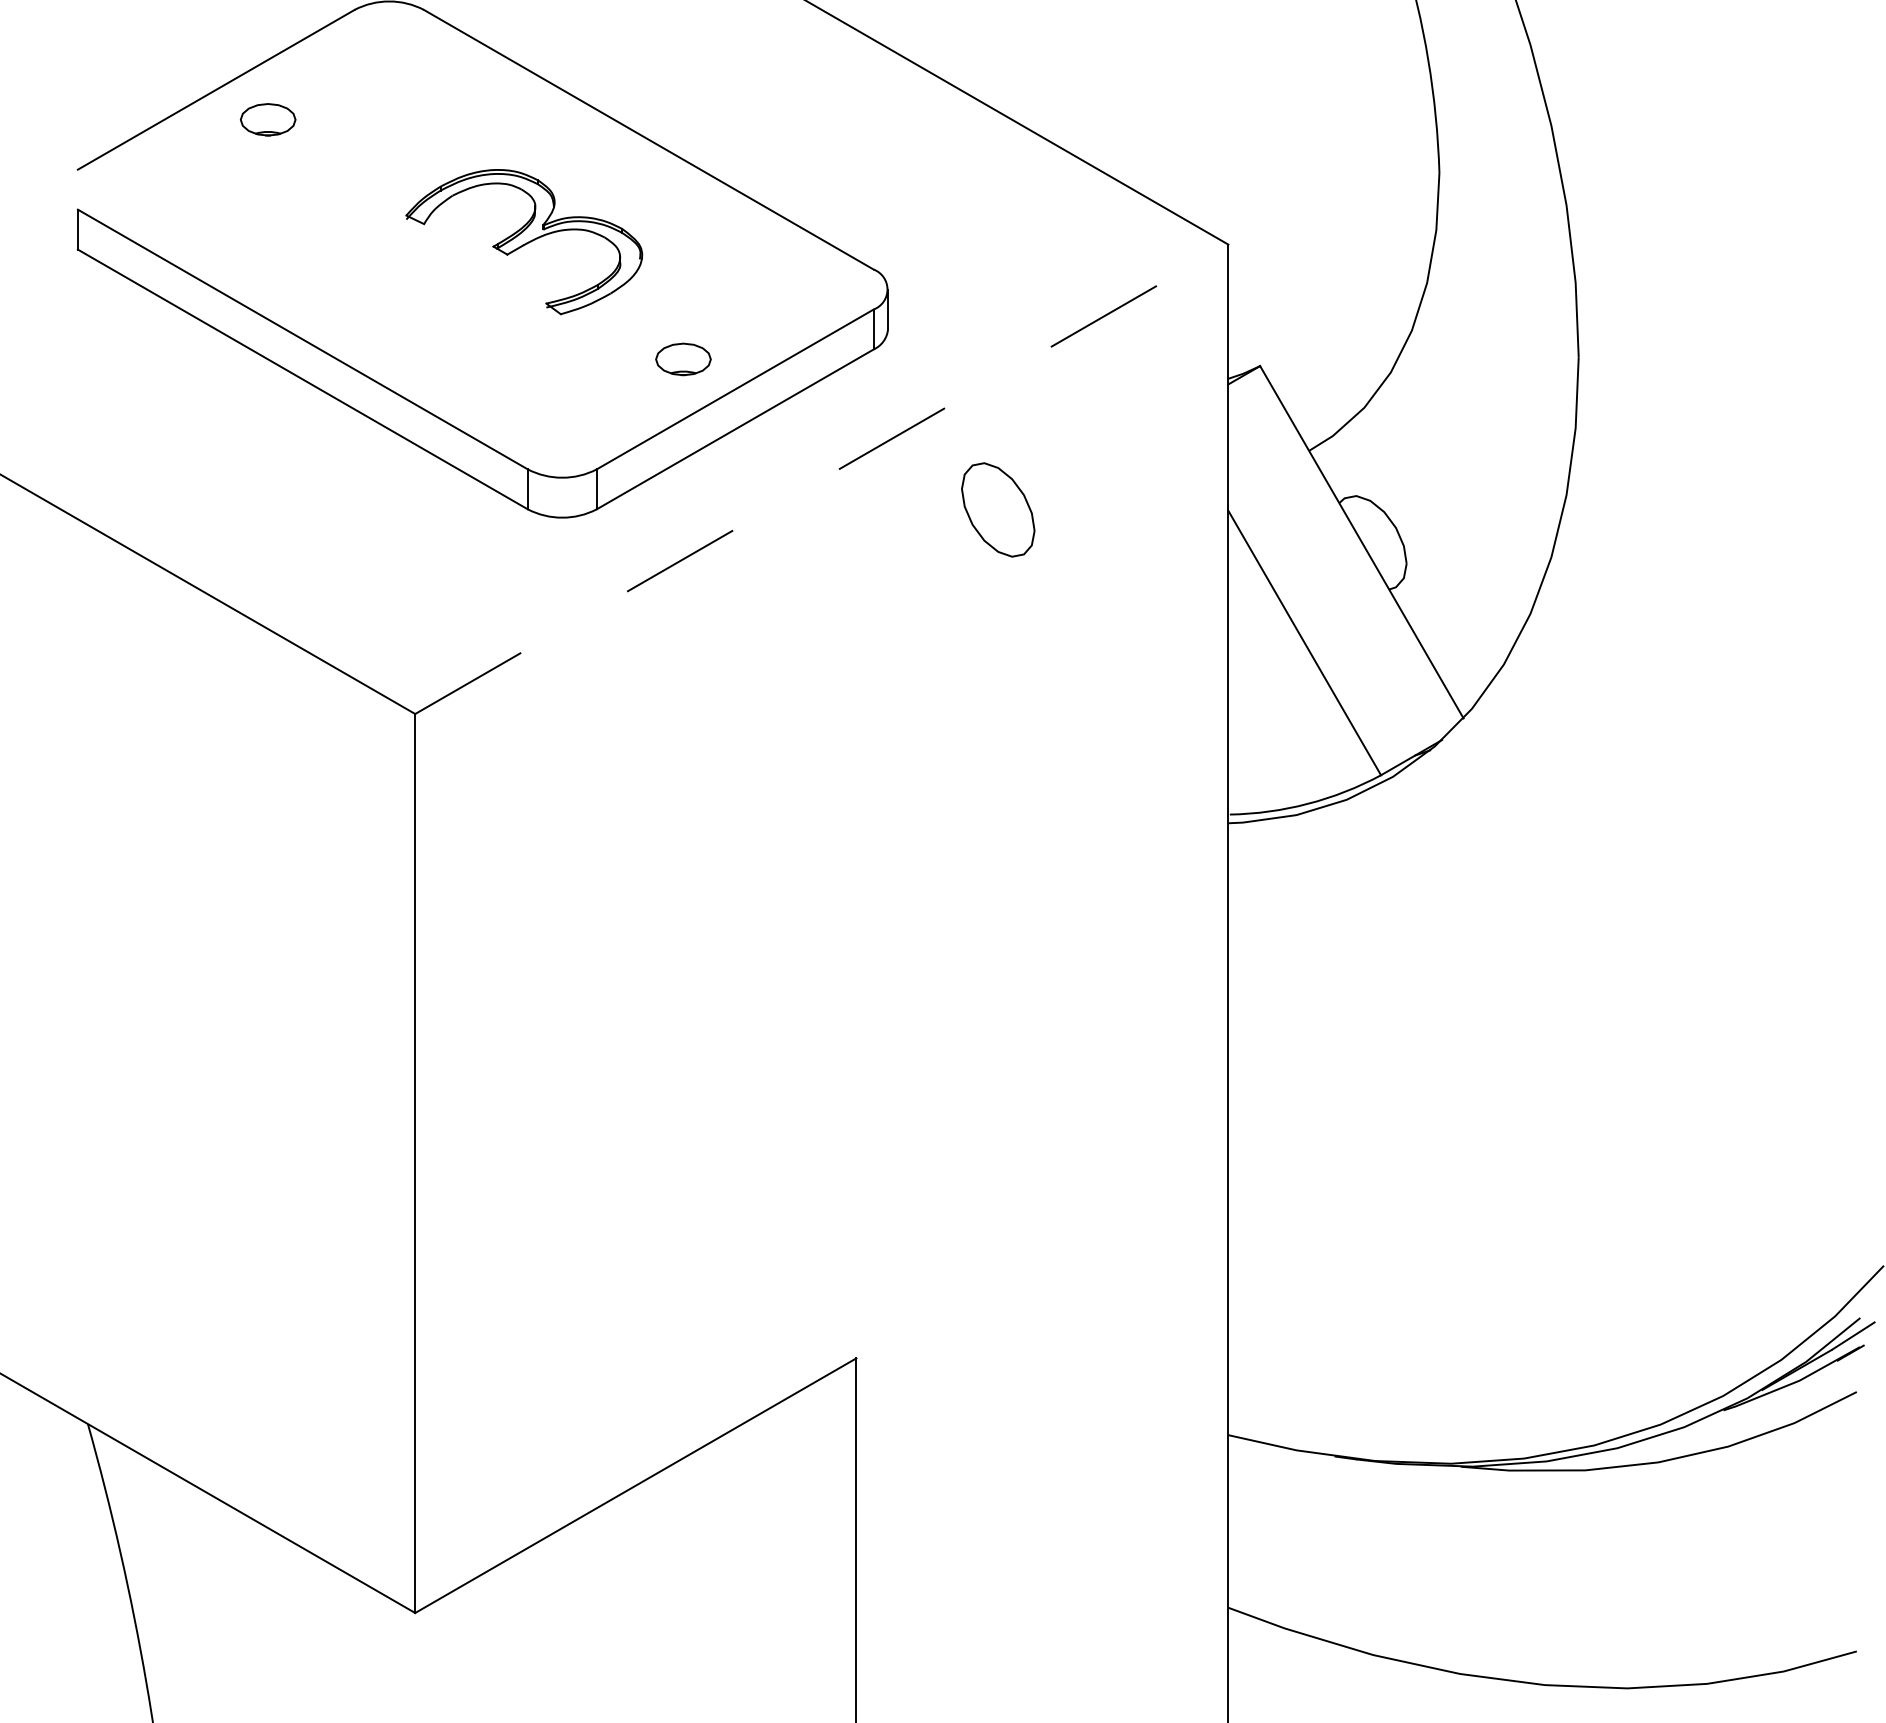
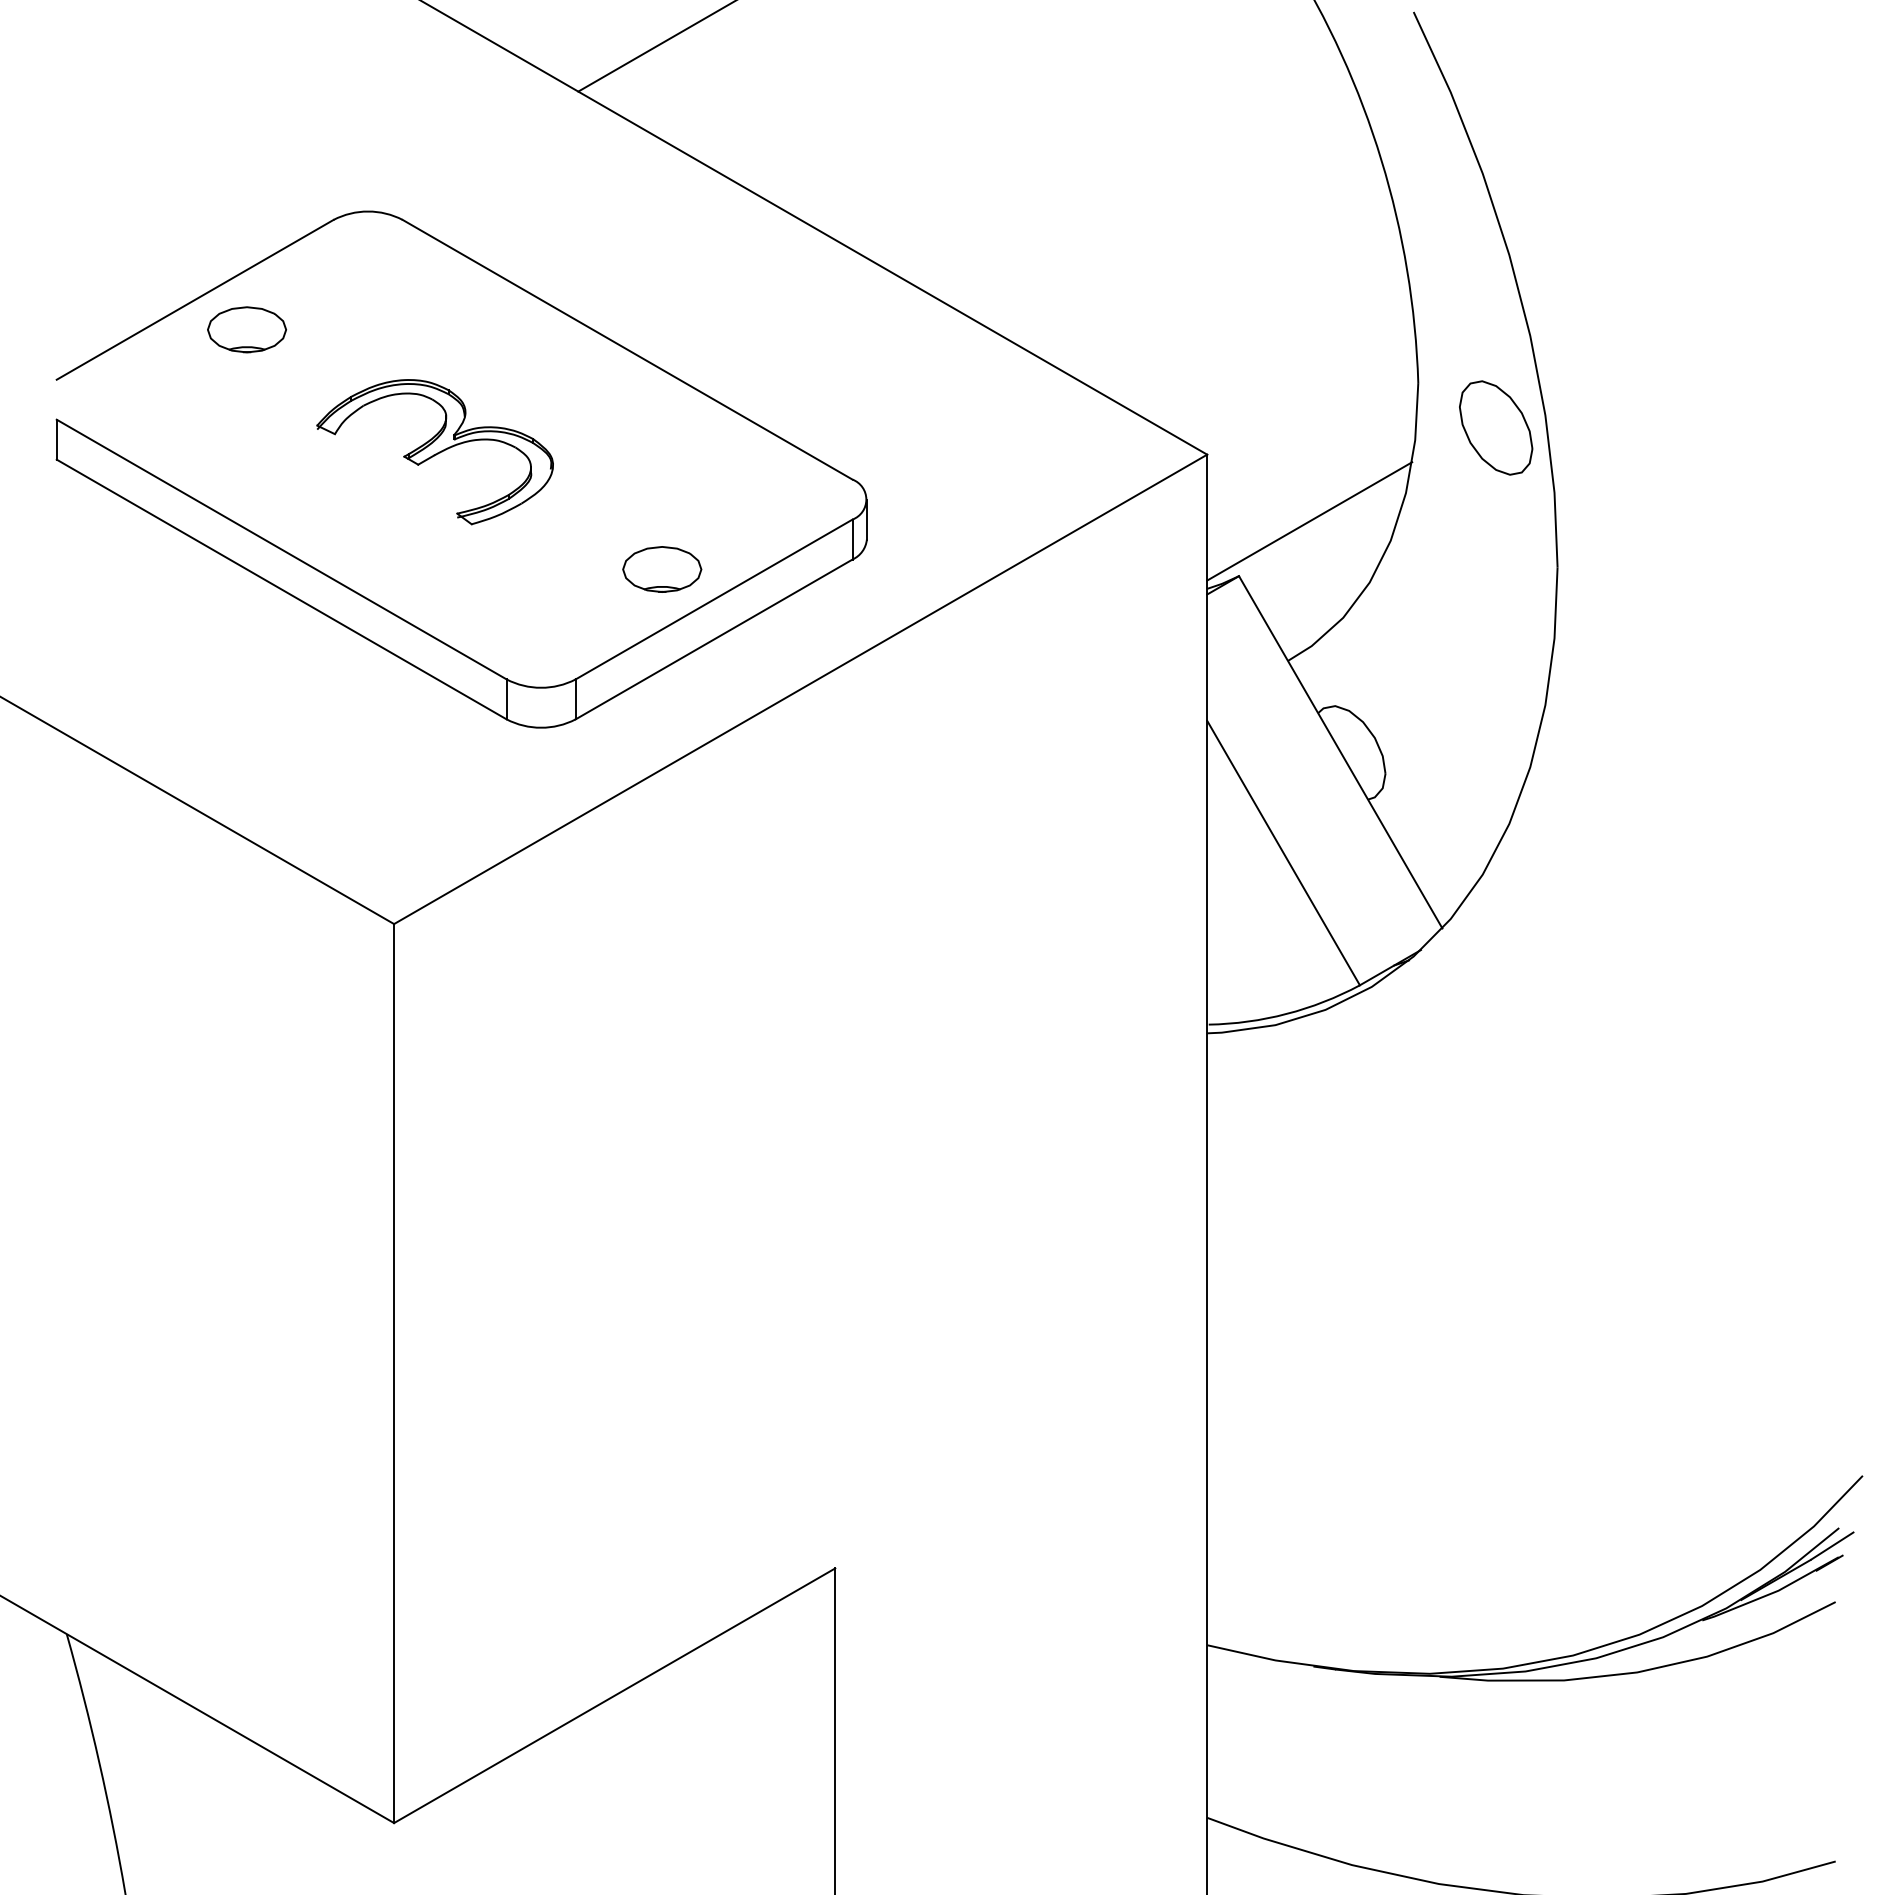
part: (267, 119) -> (246, 329), size x1.43
part: (523, 242) -> (434, 452), moved
line: (1330, 311) -> (1309, 521), added
part: (683, 359) -> (662, 569), size x1.43
line: (822, 479) -> (801, 689), dashed -> solid
part: (998, 509) -> (1496, 427), moved

